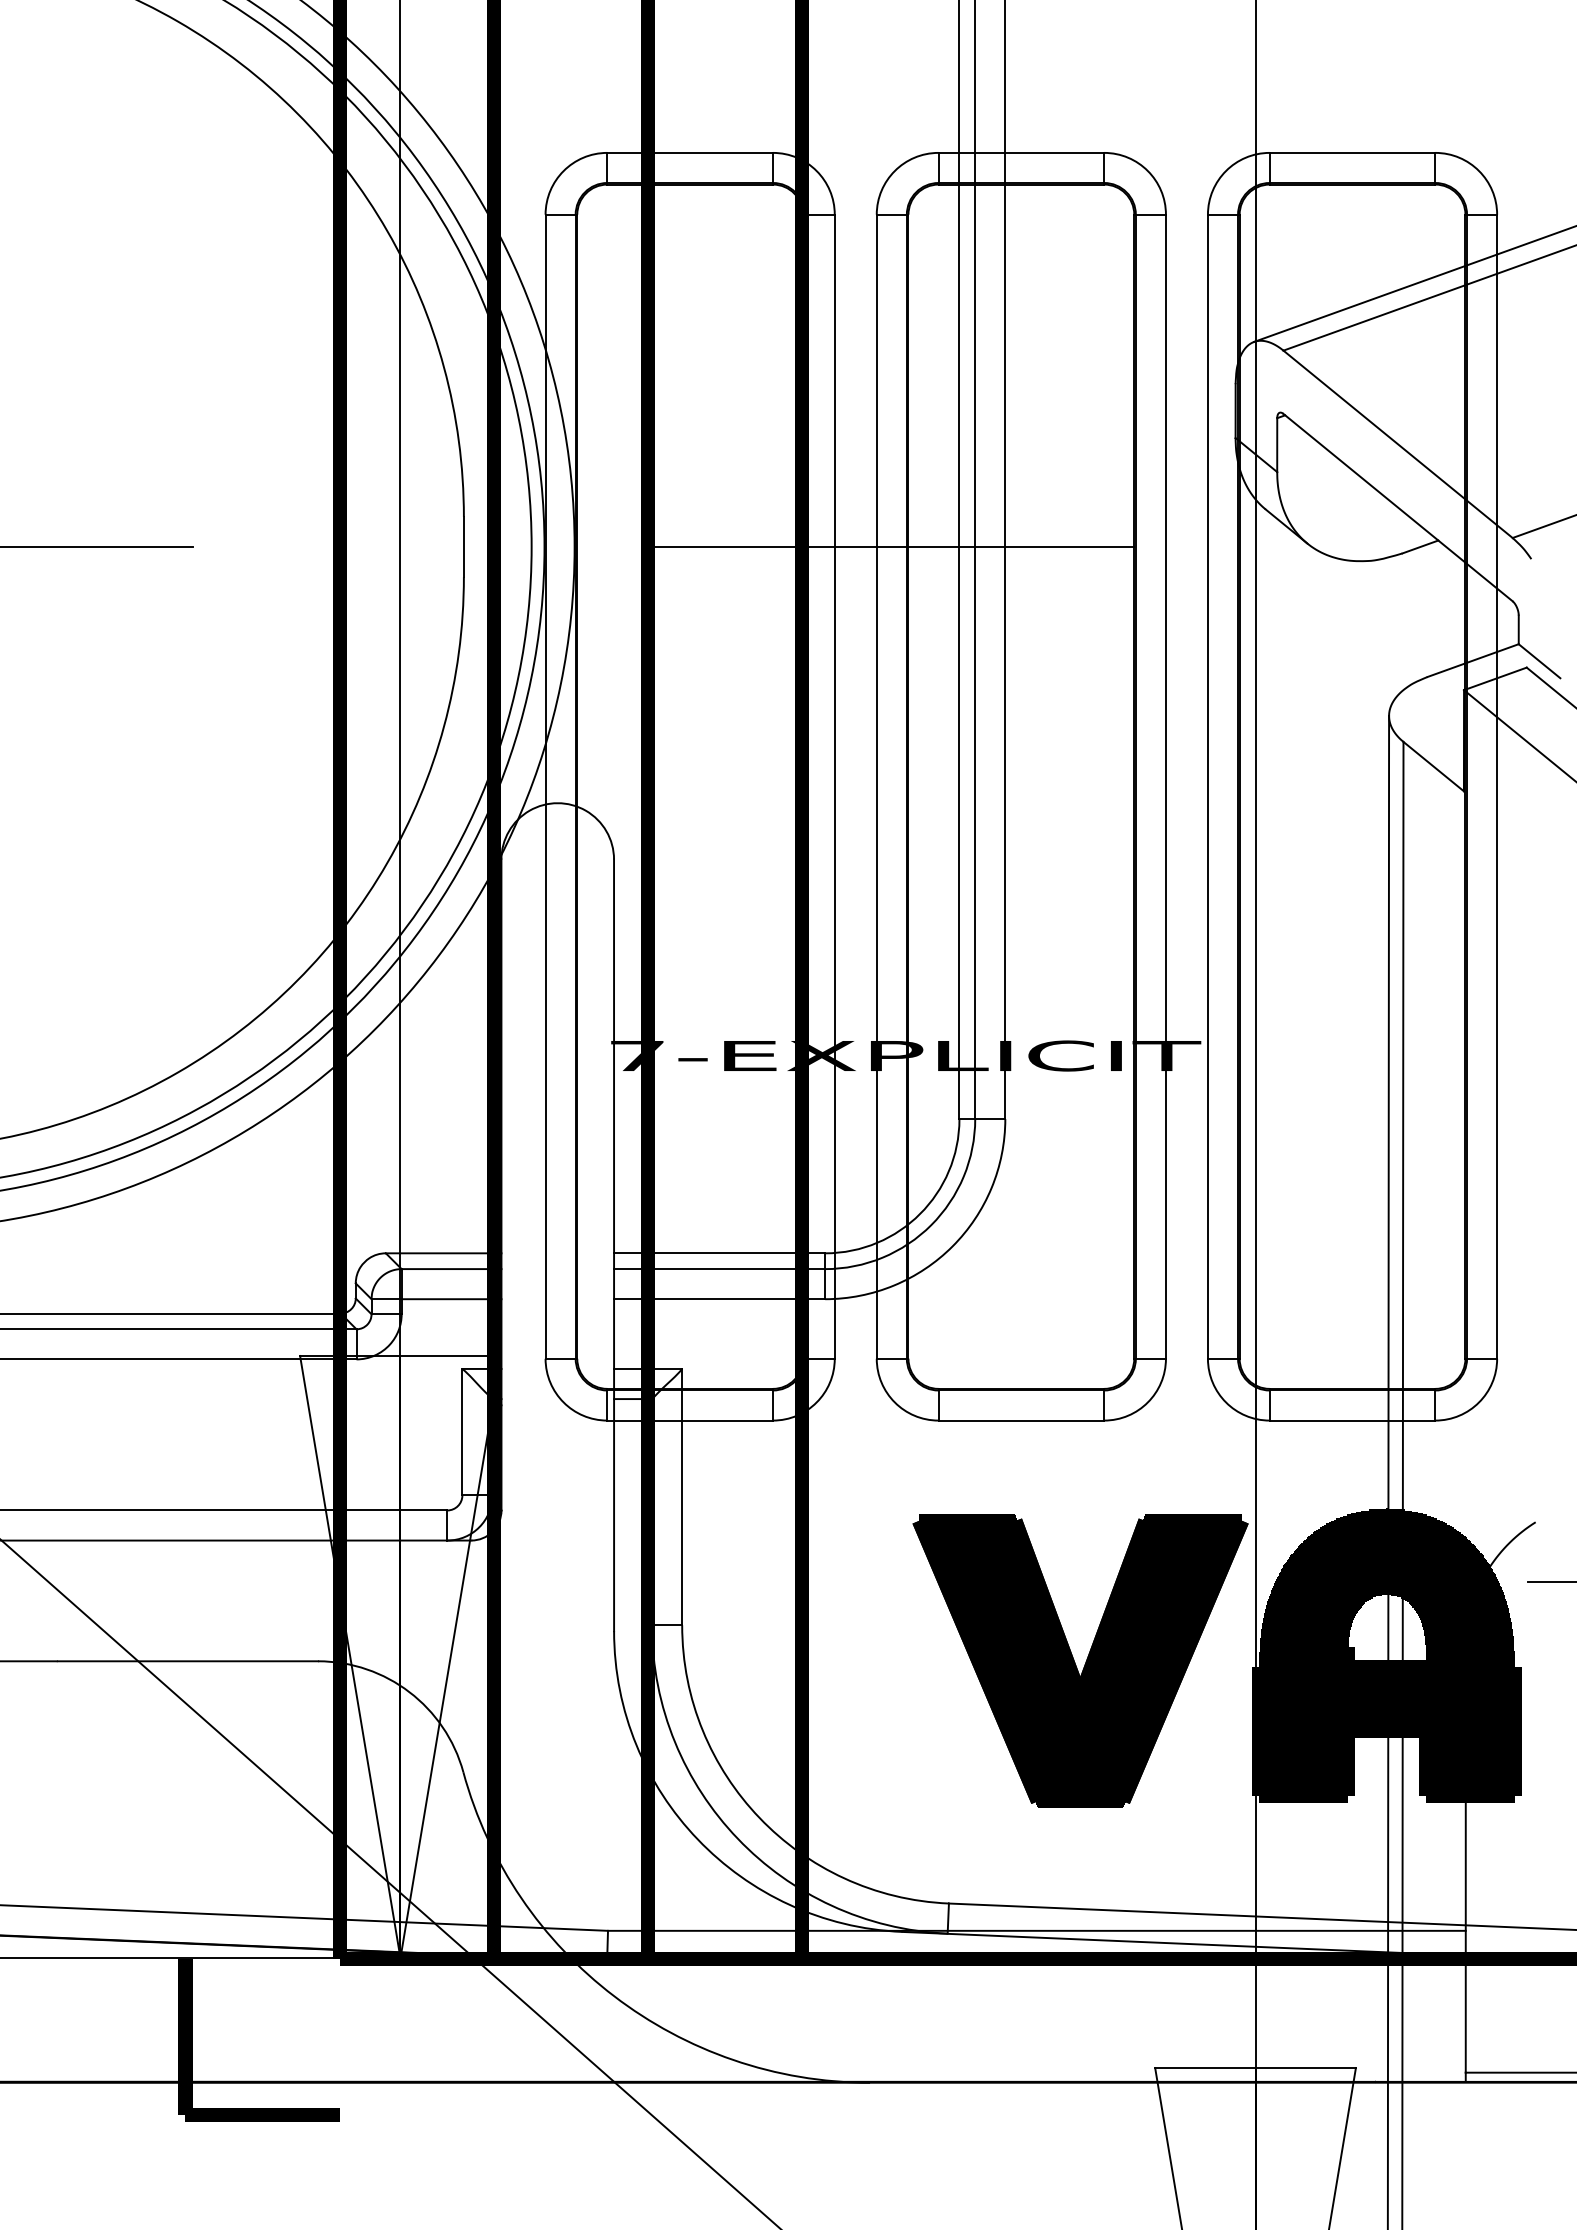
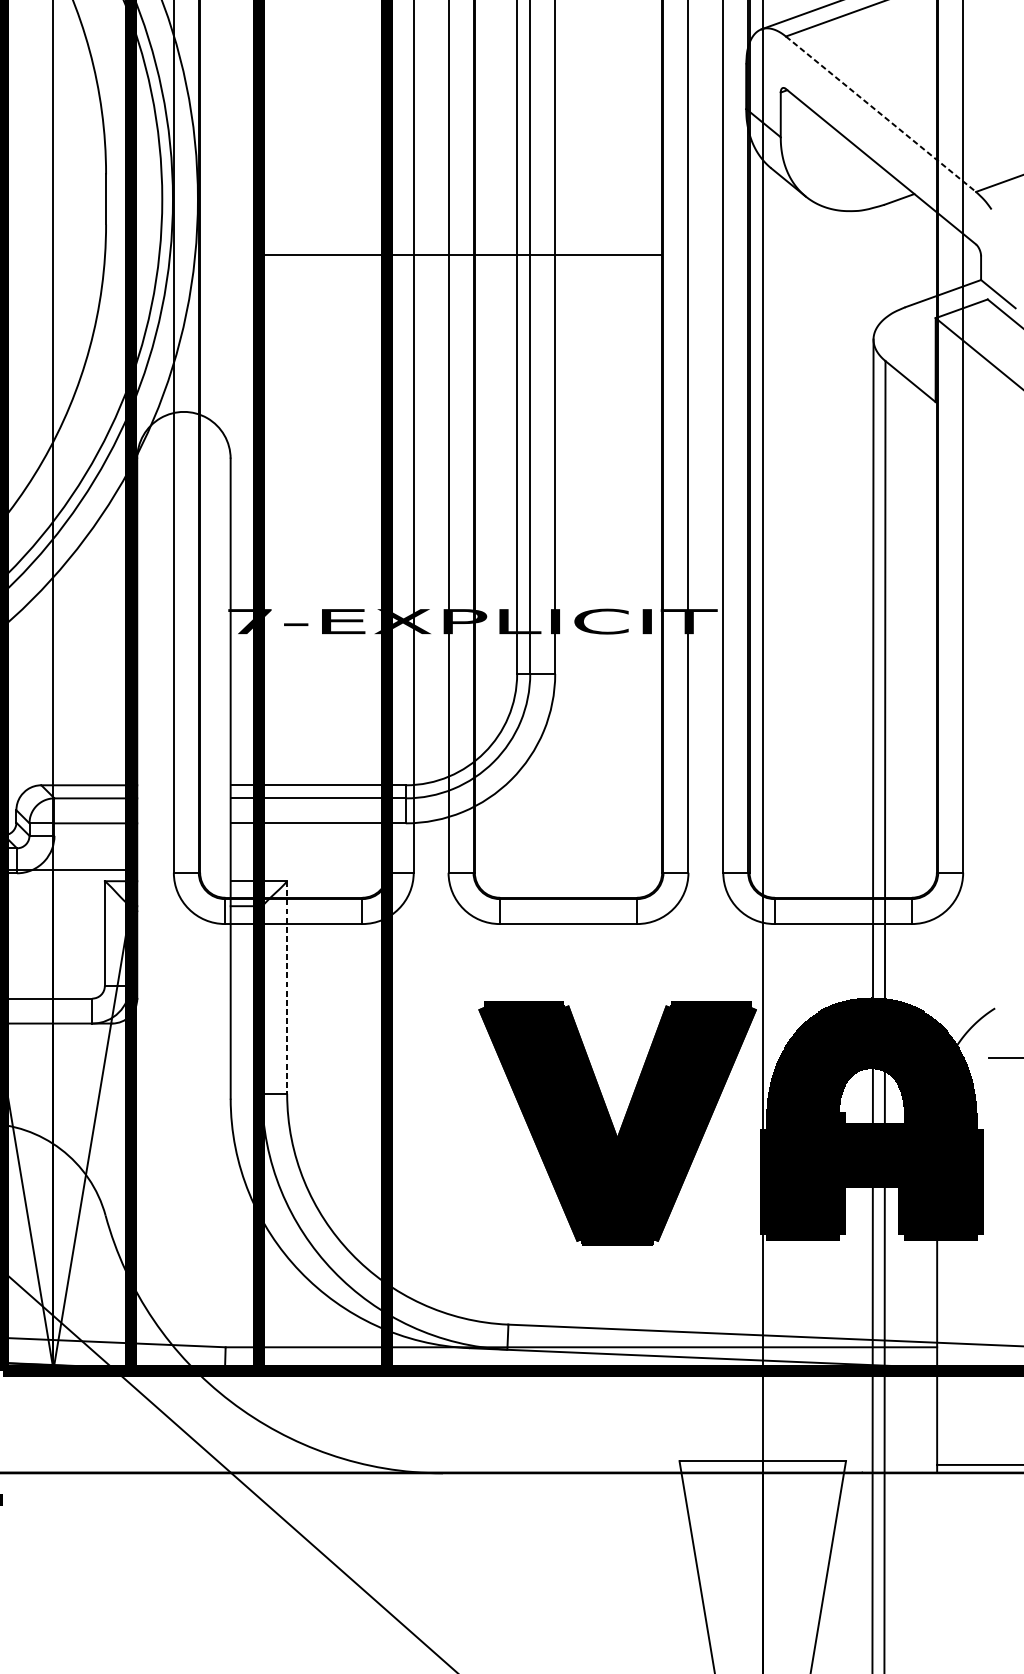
line: (1398, 444) -> (881, 114), solid -> dashed
line: (888, 547) -> (458, 255), moved
line: (682, 1497) -> (287, 987), solid -> dashed

